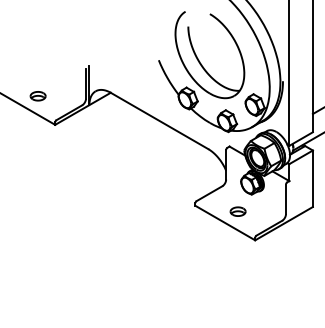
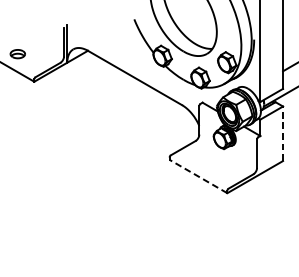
line: (312, 178) -> (282, 133), solid -> dashed
part: (237, 211) -> (210, 165), removed
line: (225, 223) -> (198, 176), solid -> dashed

